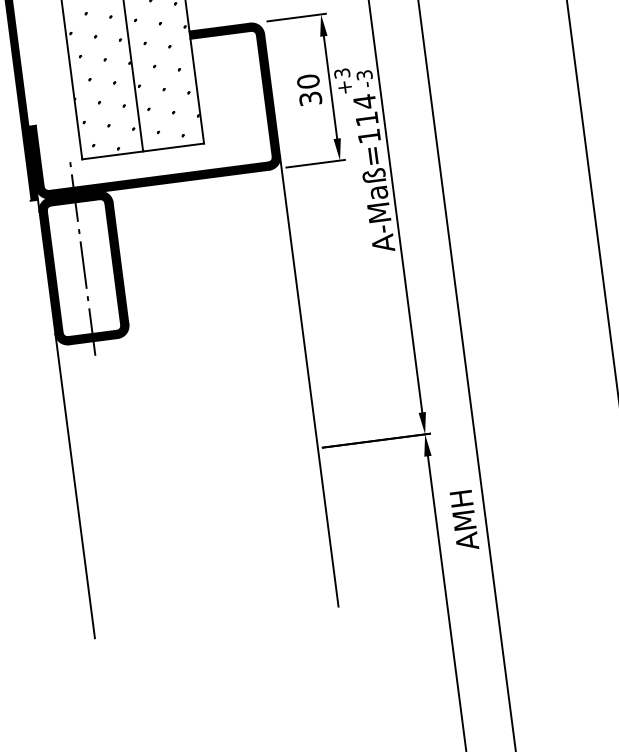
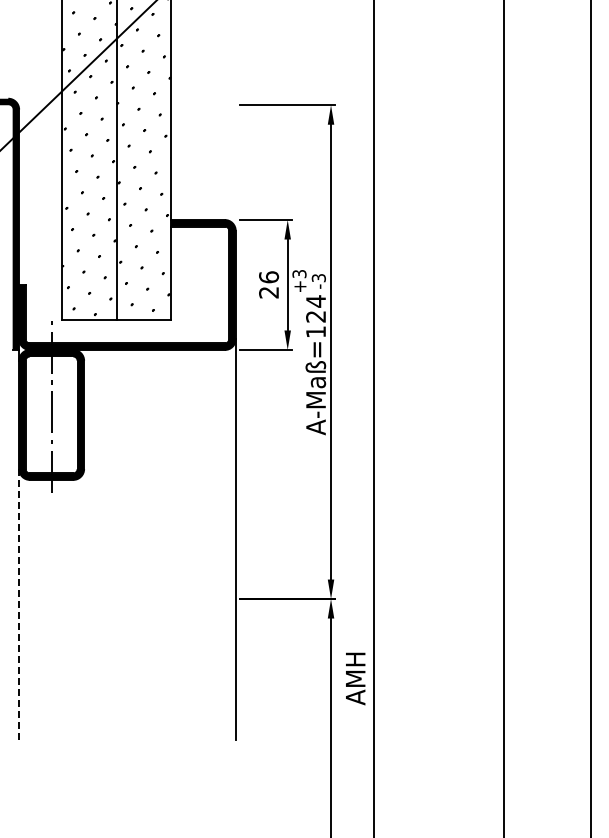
text: (309, 89) -> (269, 284), 30 -> 26
text: (366, 118) -> (315, 316), A-Maß=114 -> A-Maß=124
line: (75, 486) -> (19, 604), solid -> dashed

